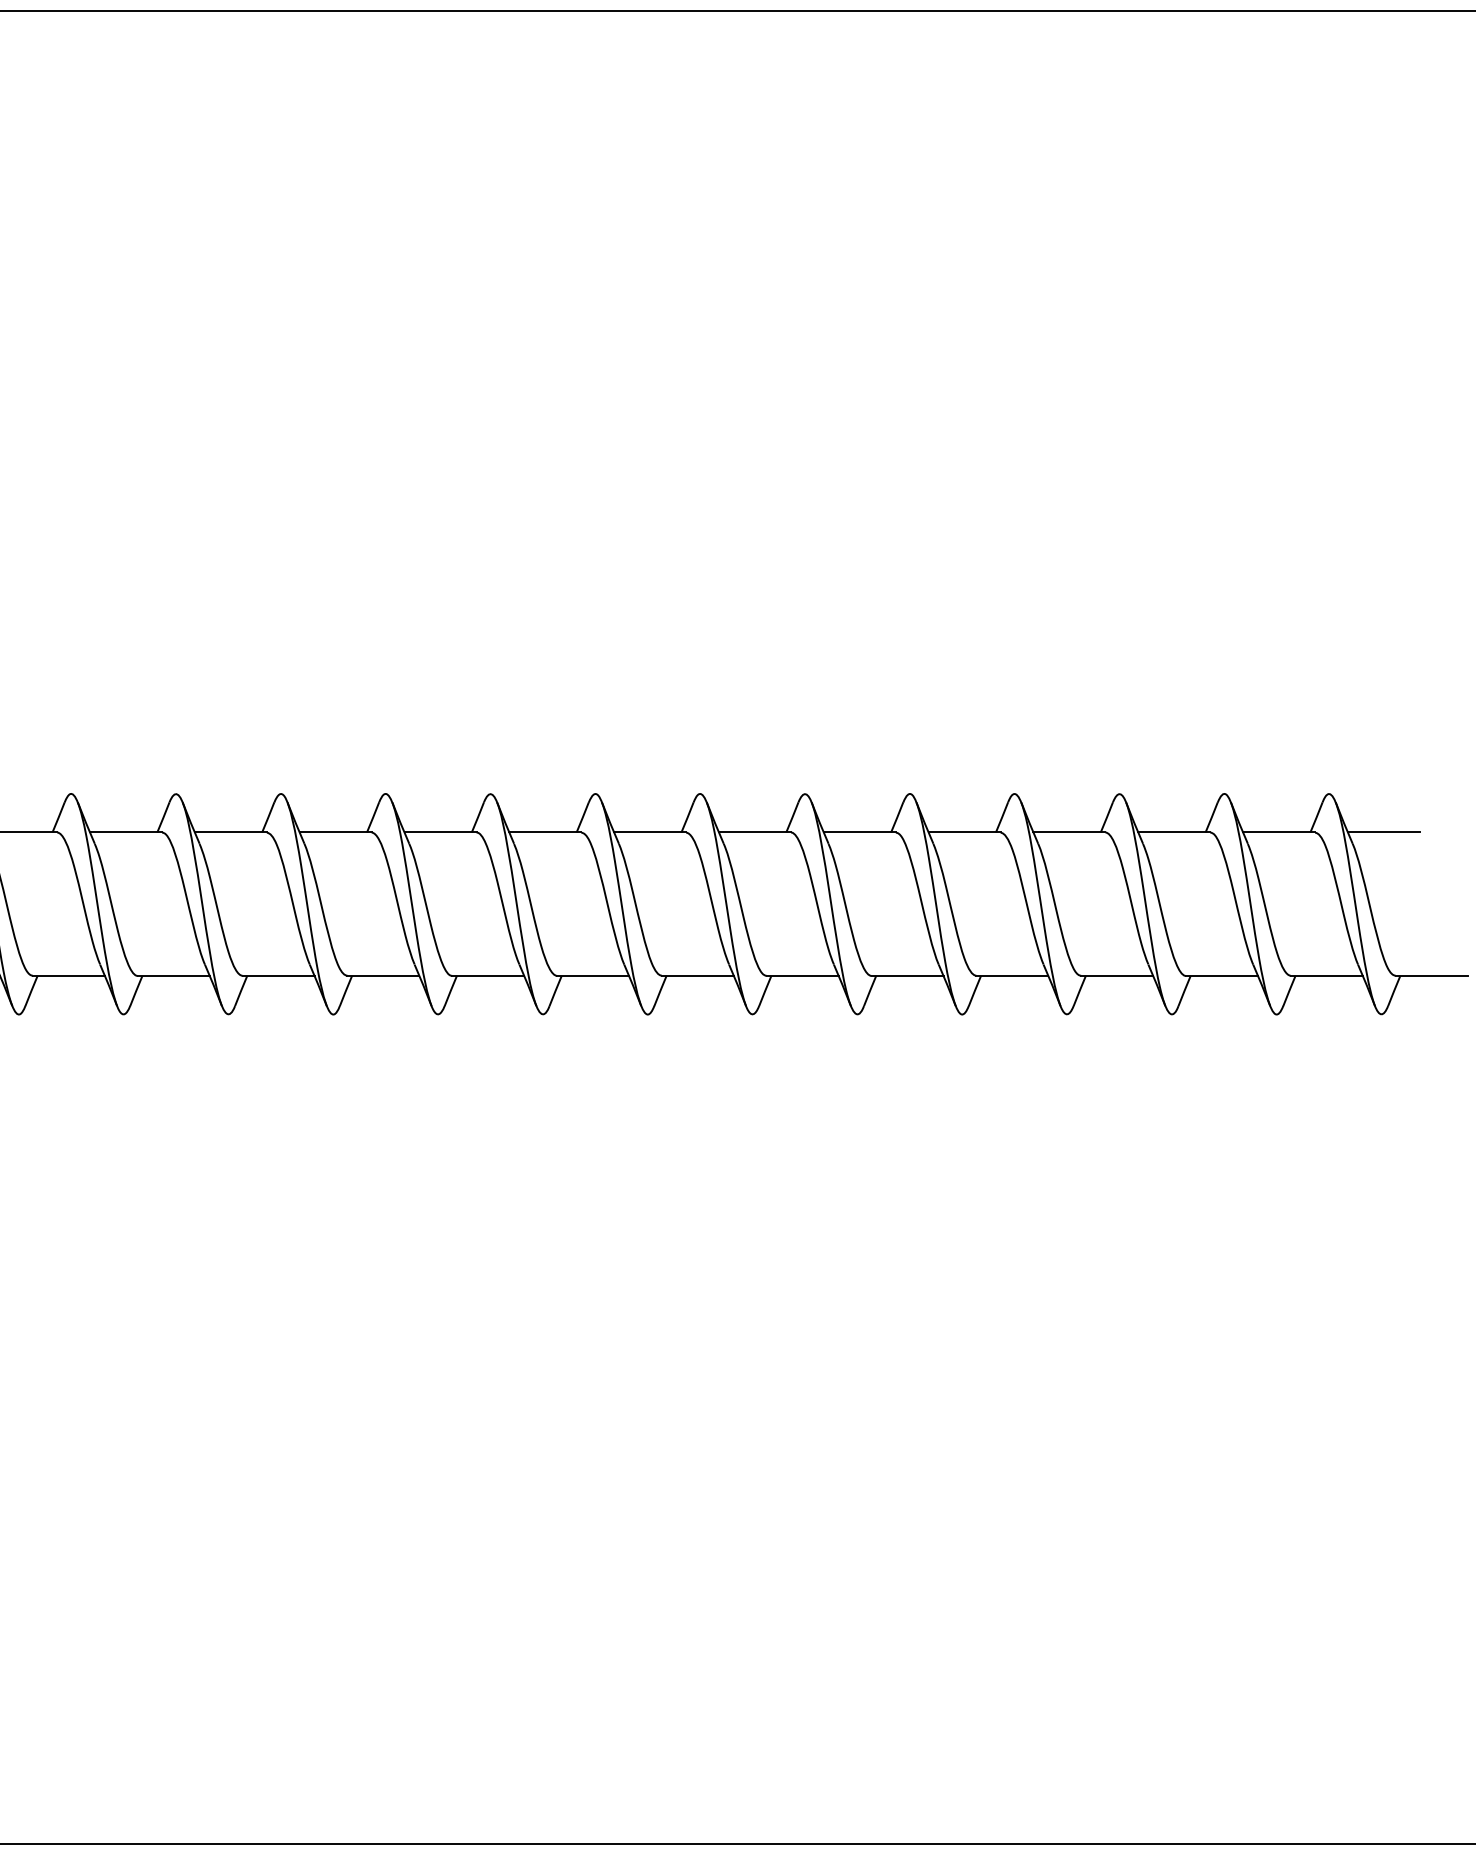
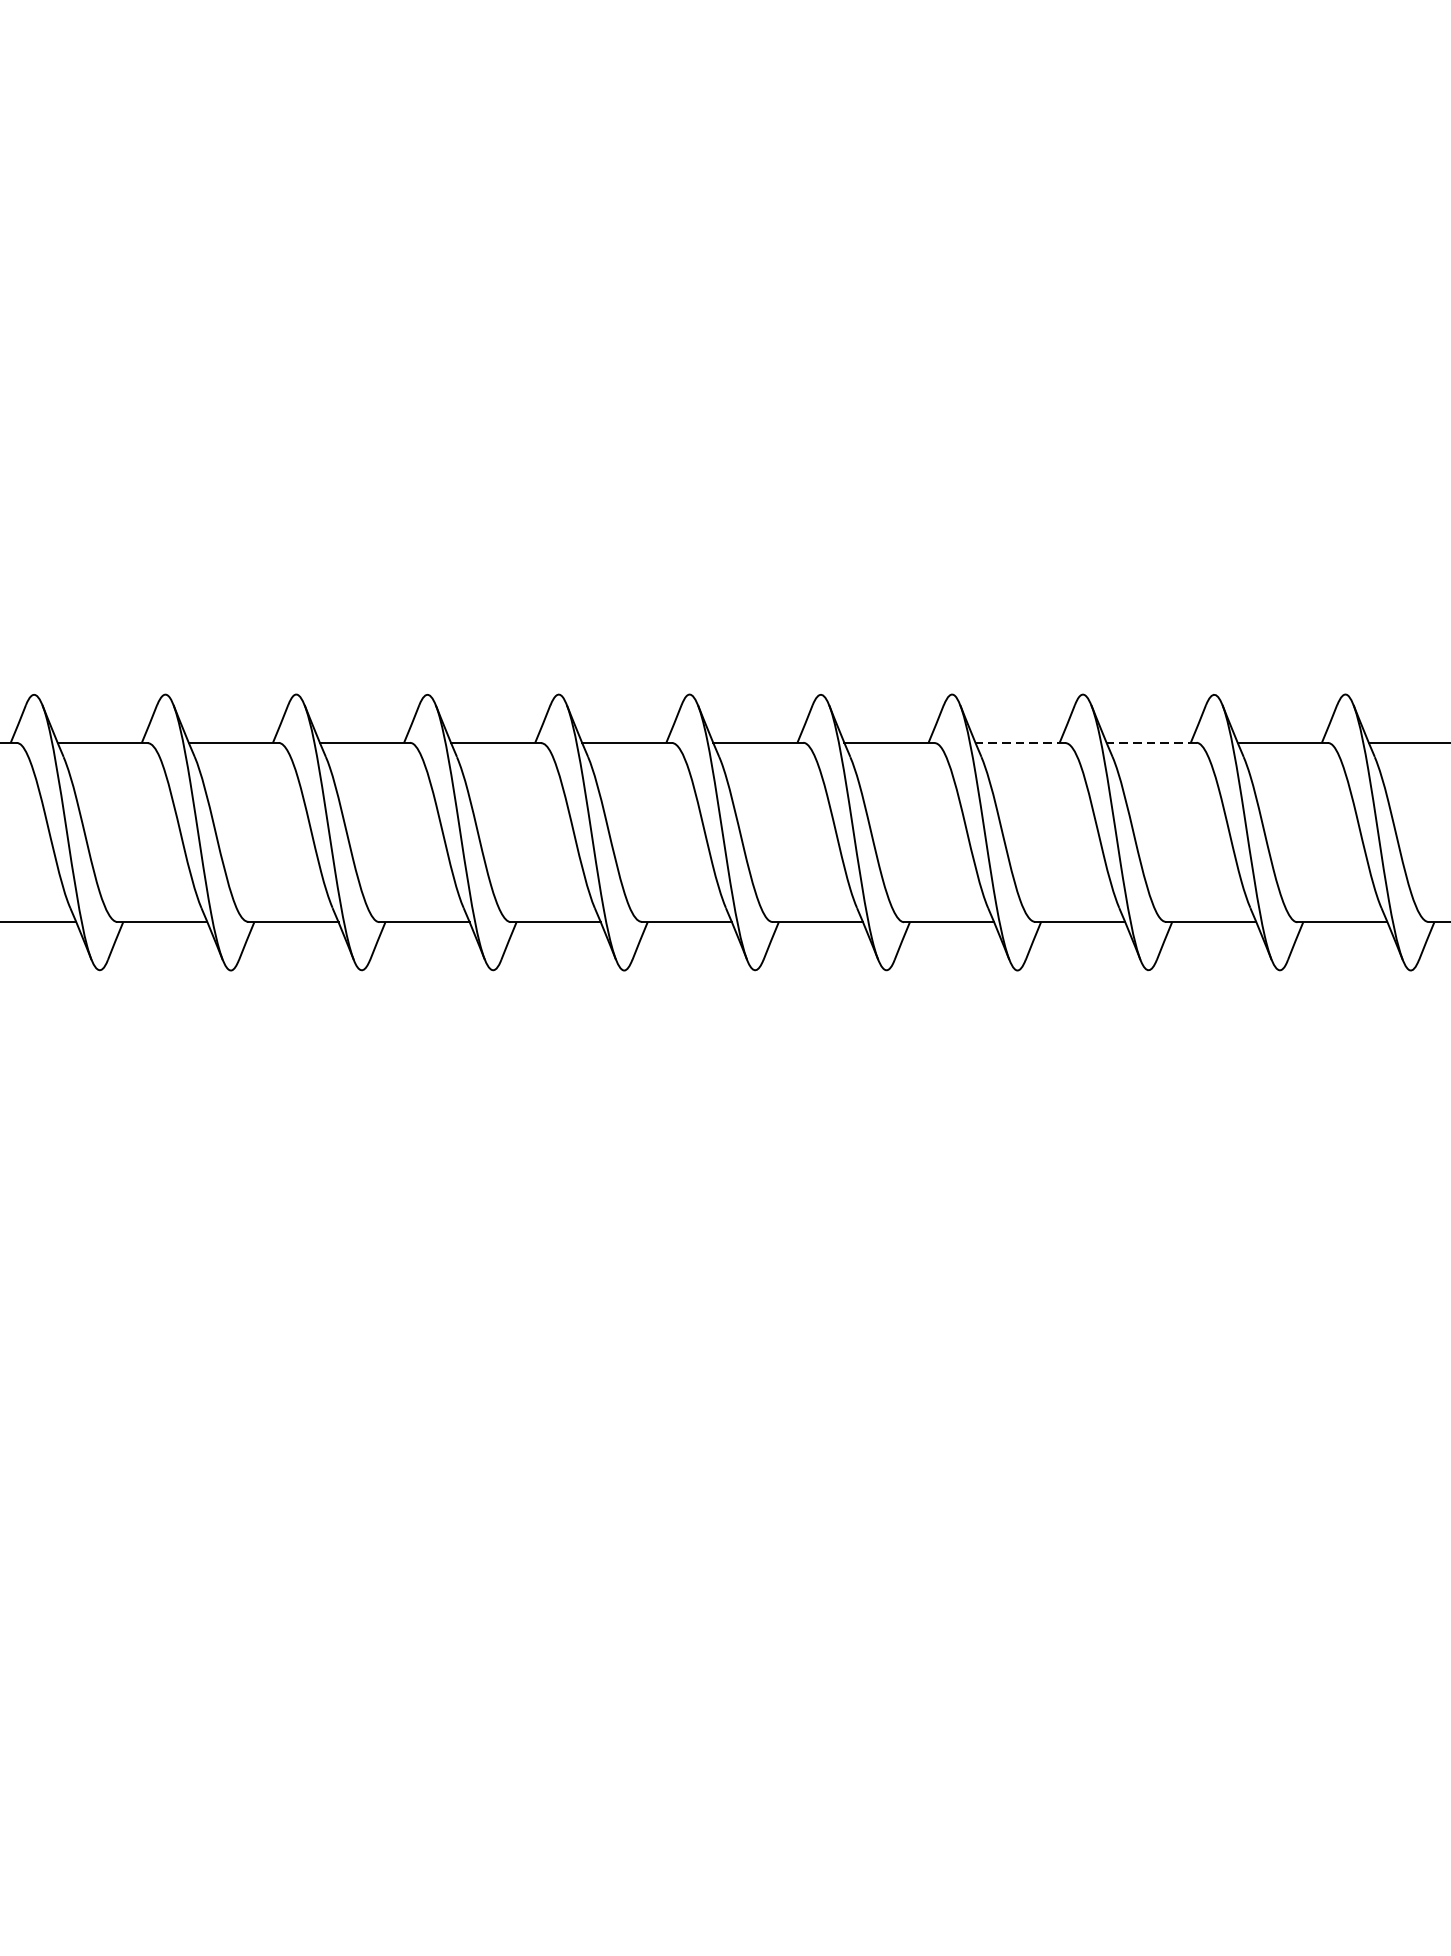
line: (964, 832) -> (1020, 742), solid -> dashed
line: (1069, 832) -> (1151, 742), solid -> dashed

